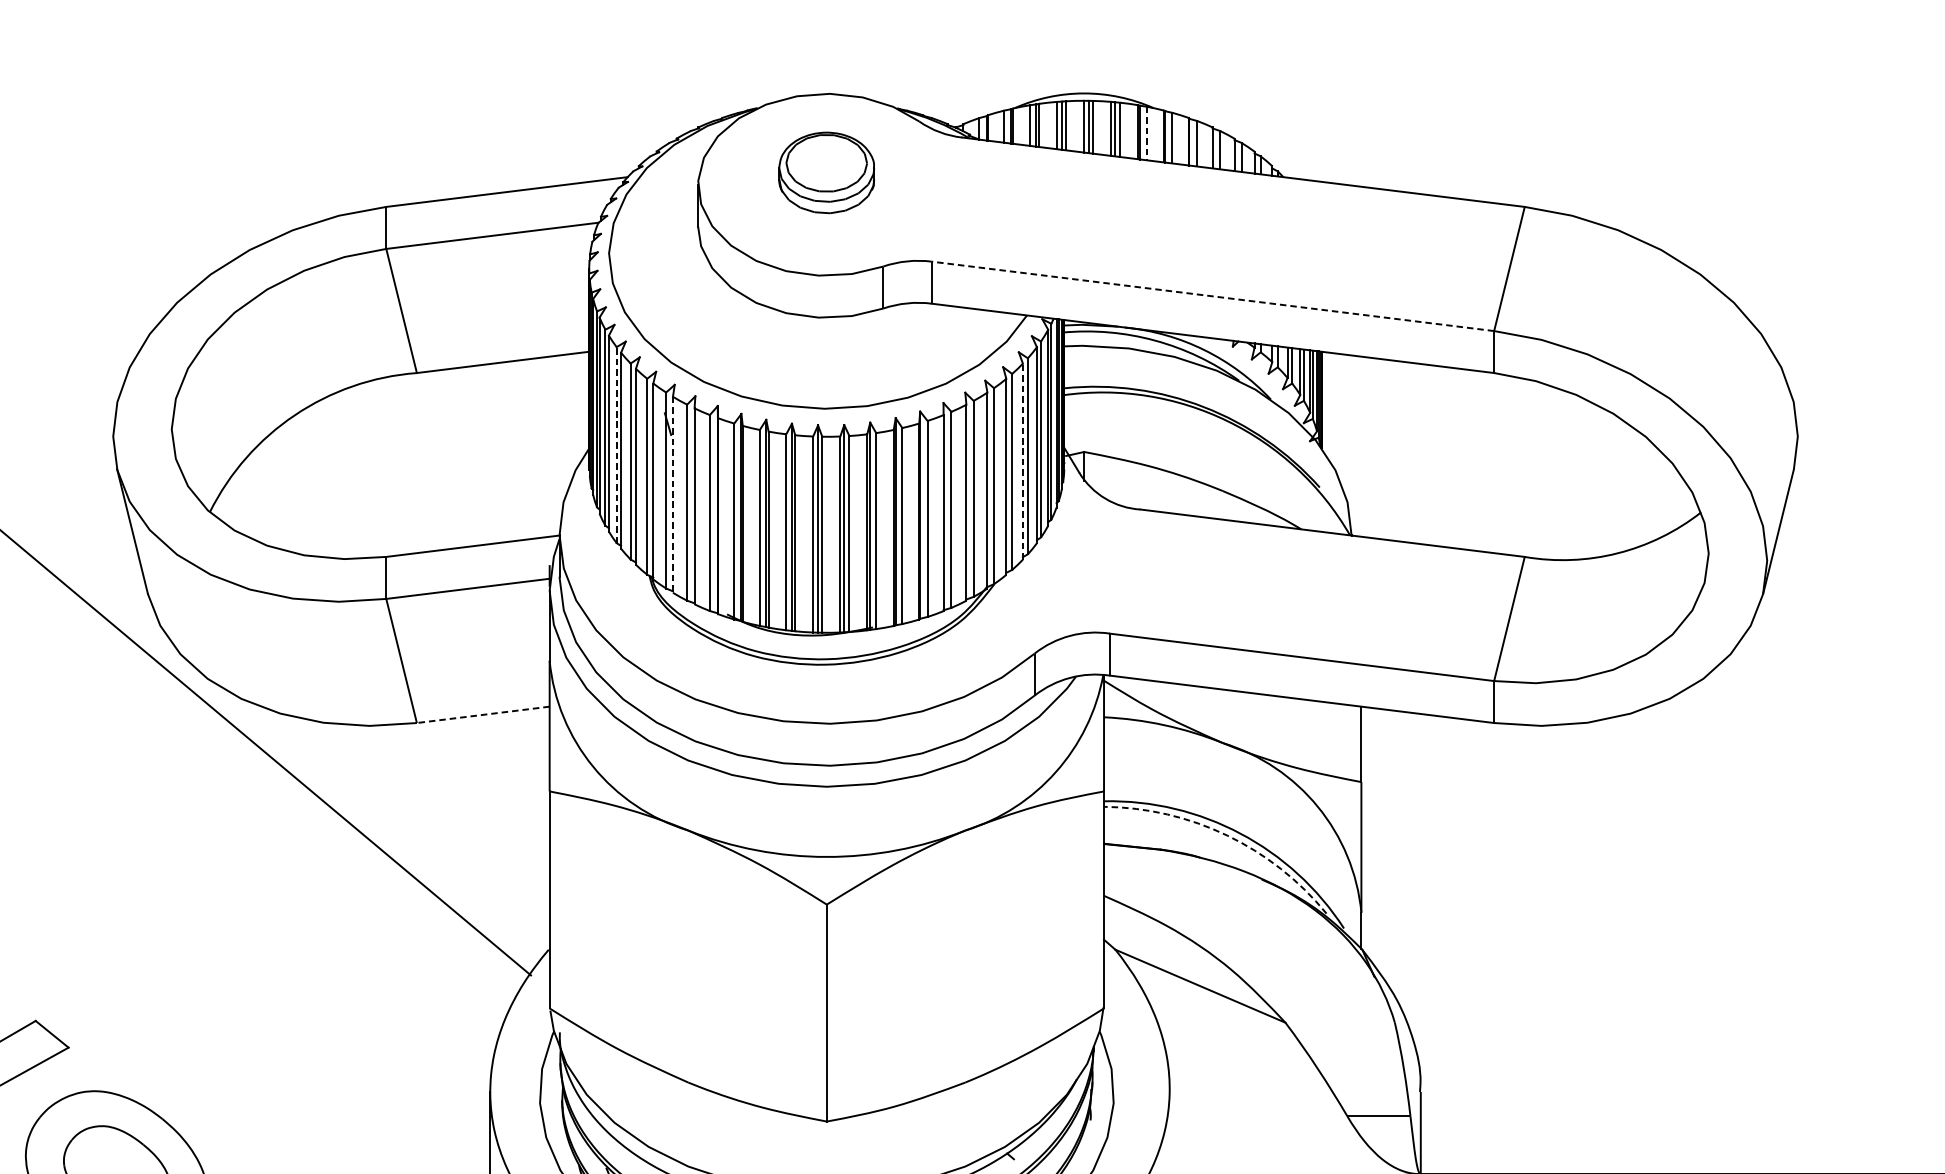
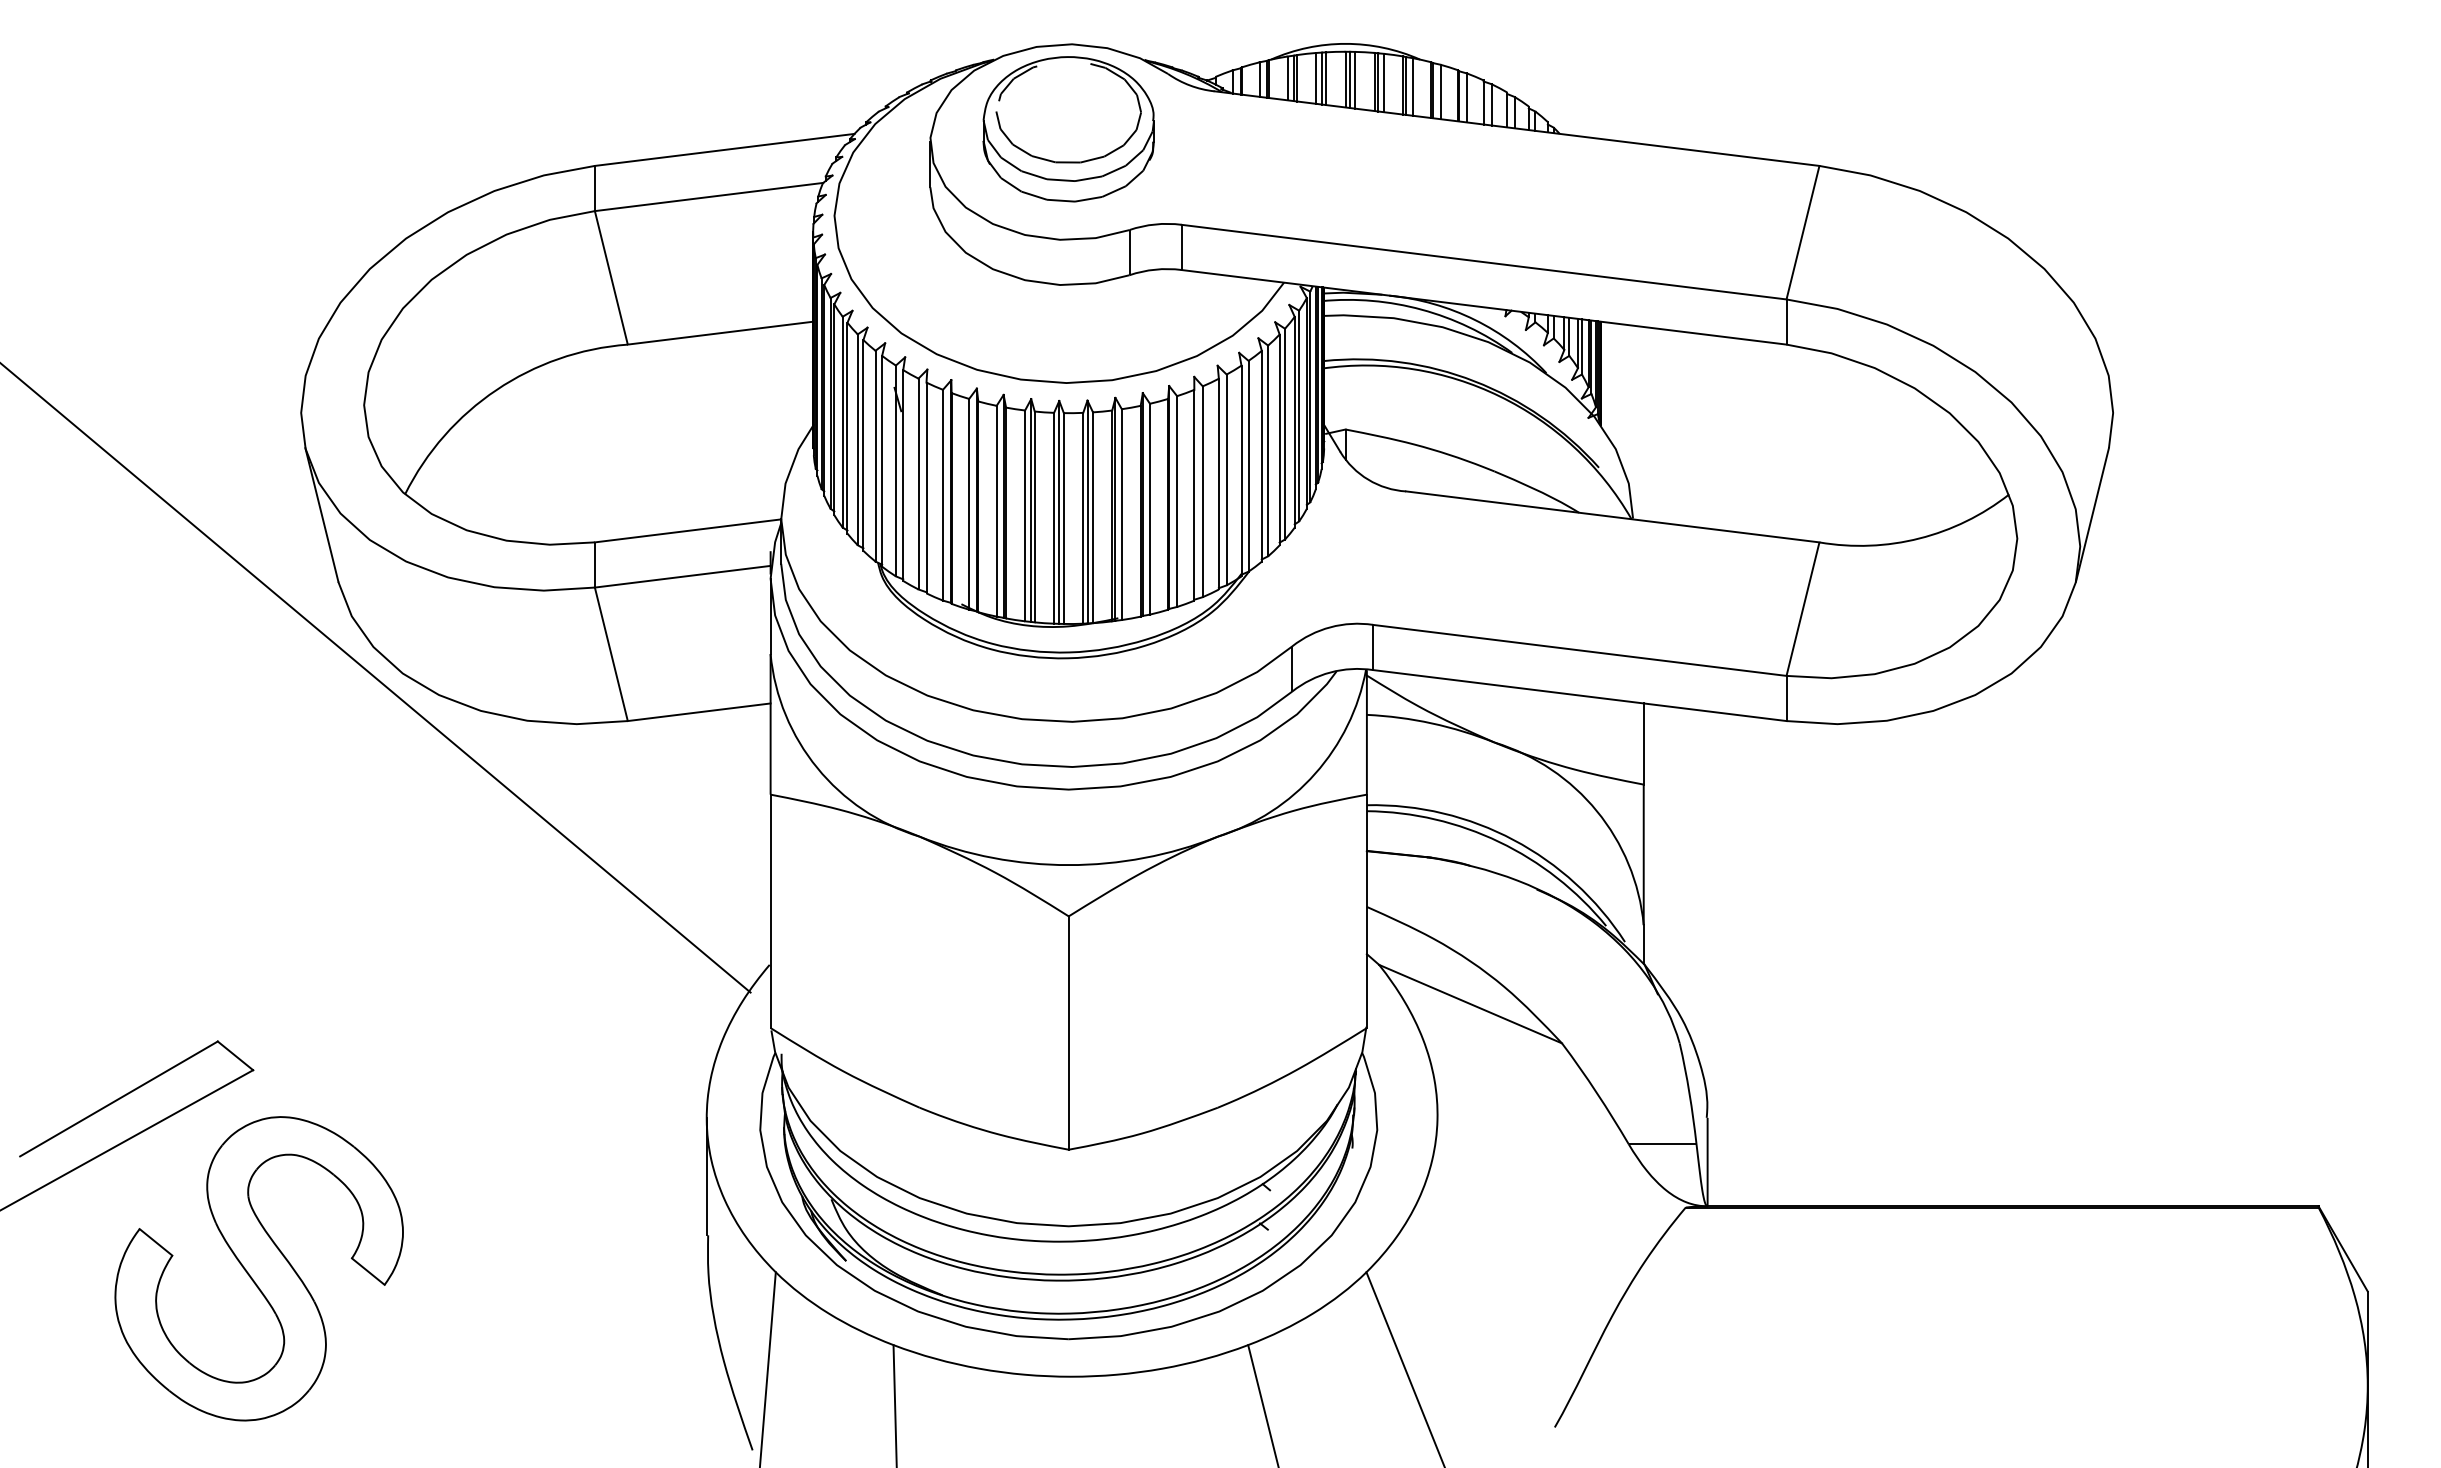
line: (1146, 133) -> (1412, 86), dashed -> solid
part: (826, 173) -> (1068, 129), size x1.67
line: (1213, 296) -> (1484, 262), dashed -> solid
line: (616, 444) -> (842, 421), dashed -> solid
line: (1022, 461) -> (1279, 439), dashed -> solid
line: (673, 495) -> (903, 476), dashed -> solid
line: (483, 715) -> (699, 712), dashed -> solid
arc: (1227, 835) -> (1499, 842), dashed -> solid

